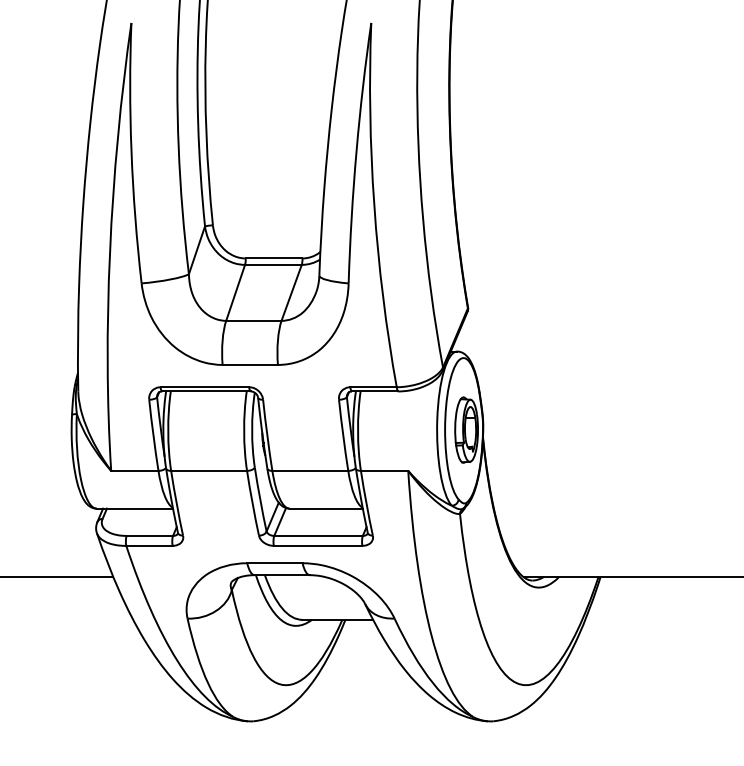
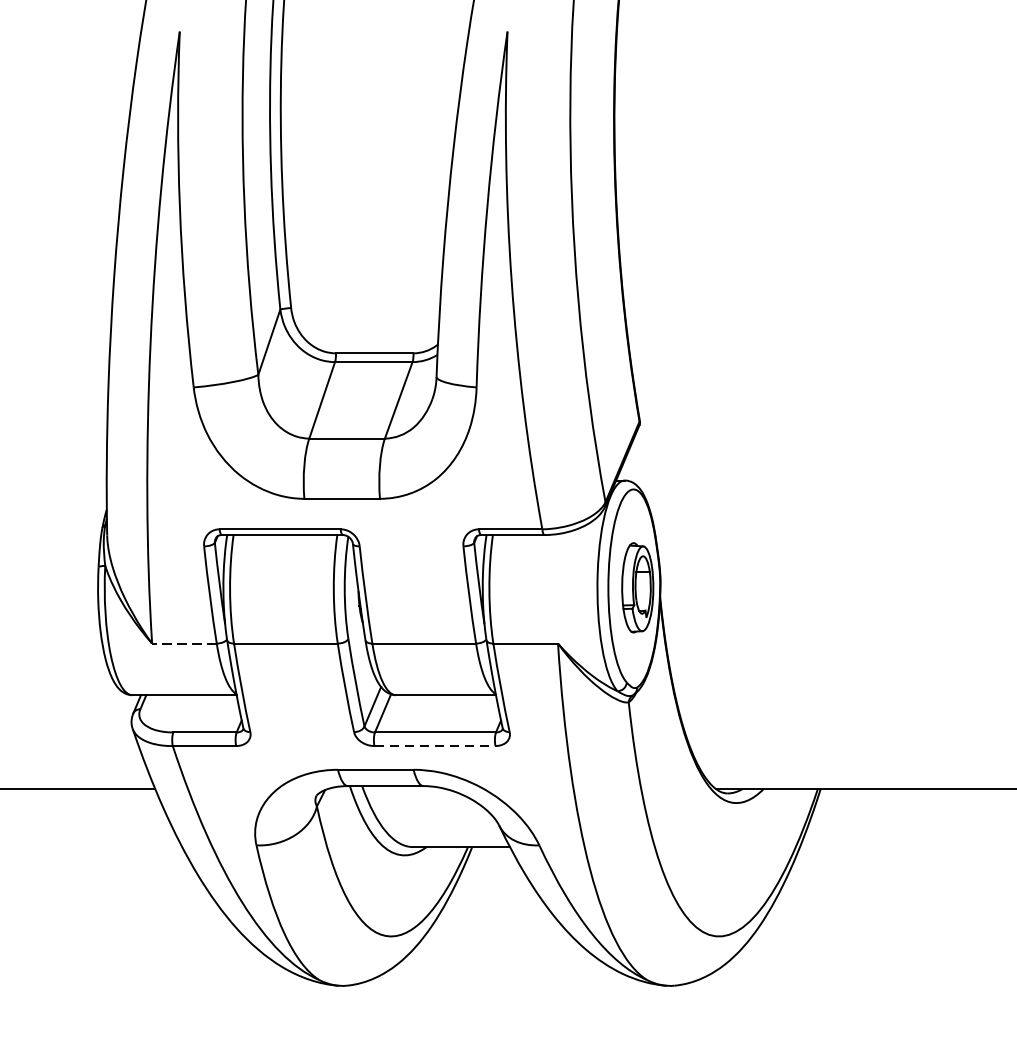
line: (134, 470) -> (183, 643), solid -> dashed
line: (318, 545) -> (435, 745), solid -> dashed

